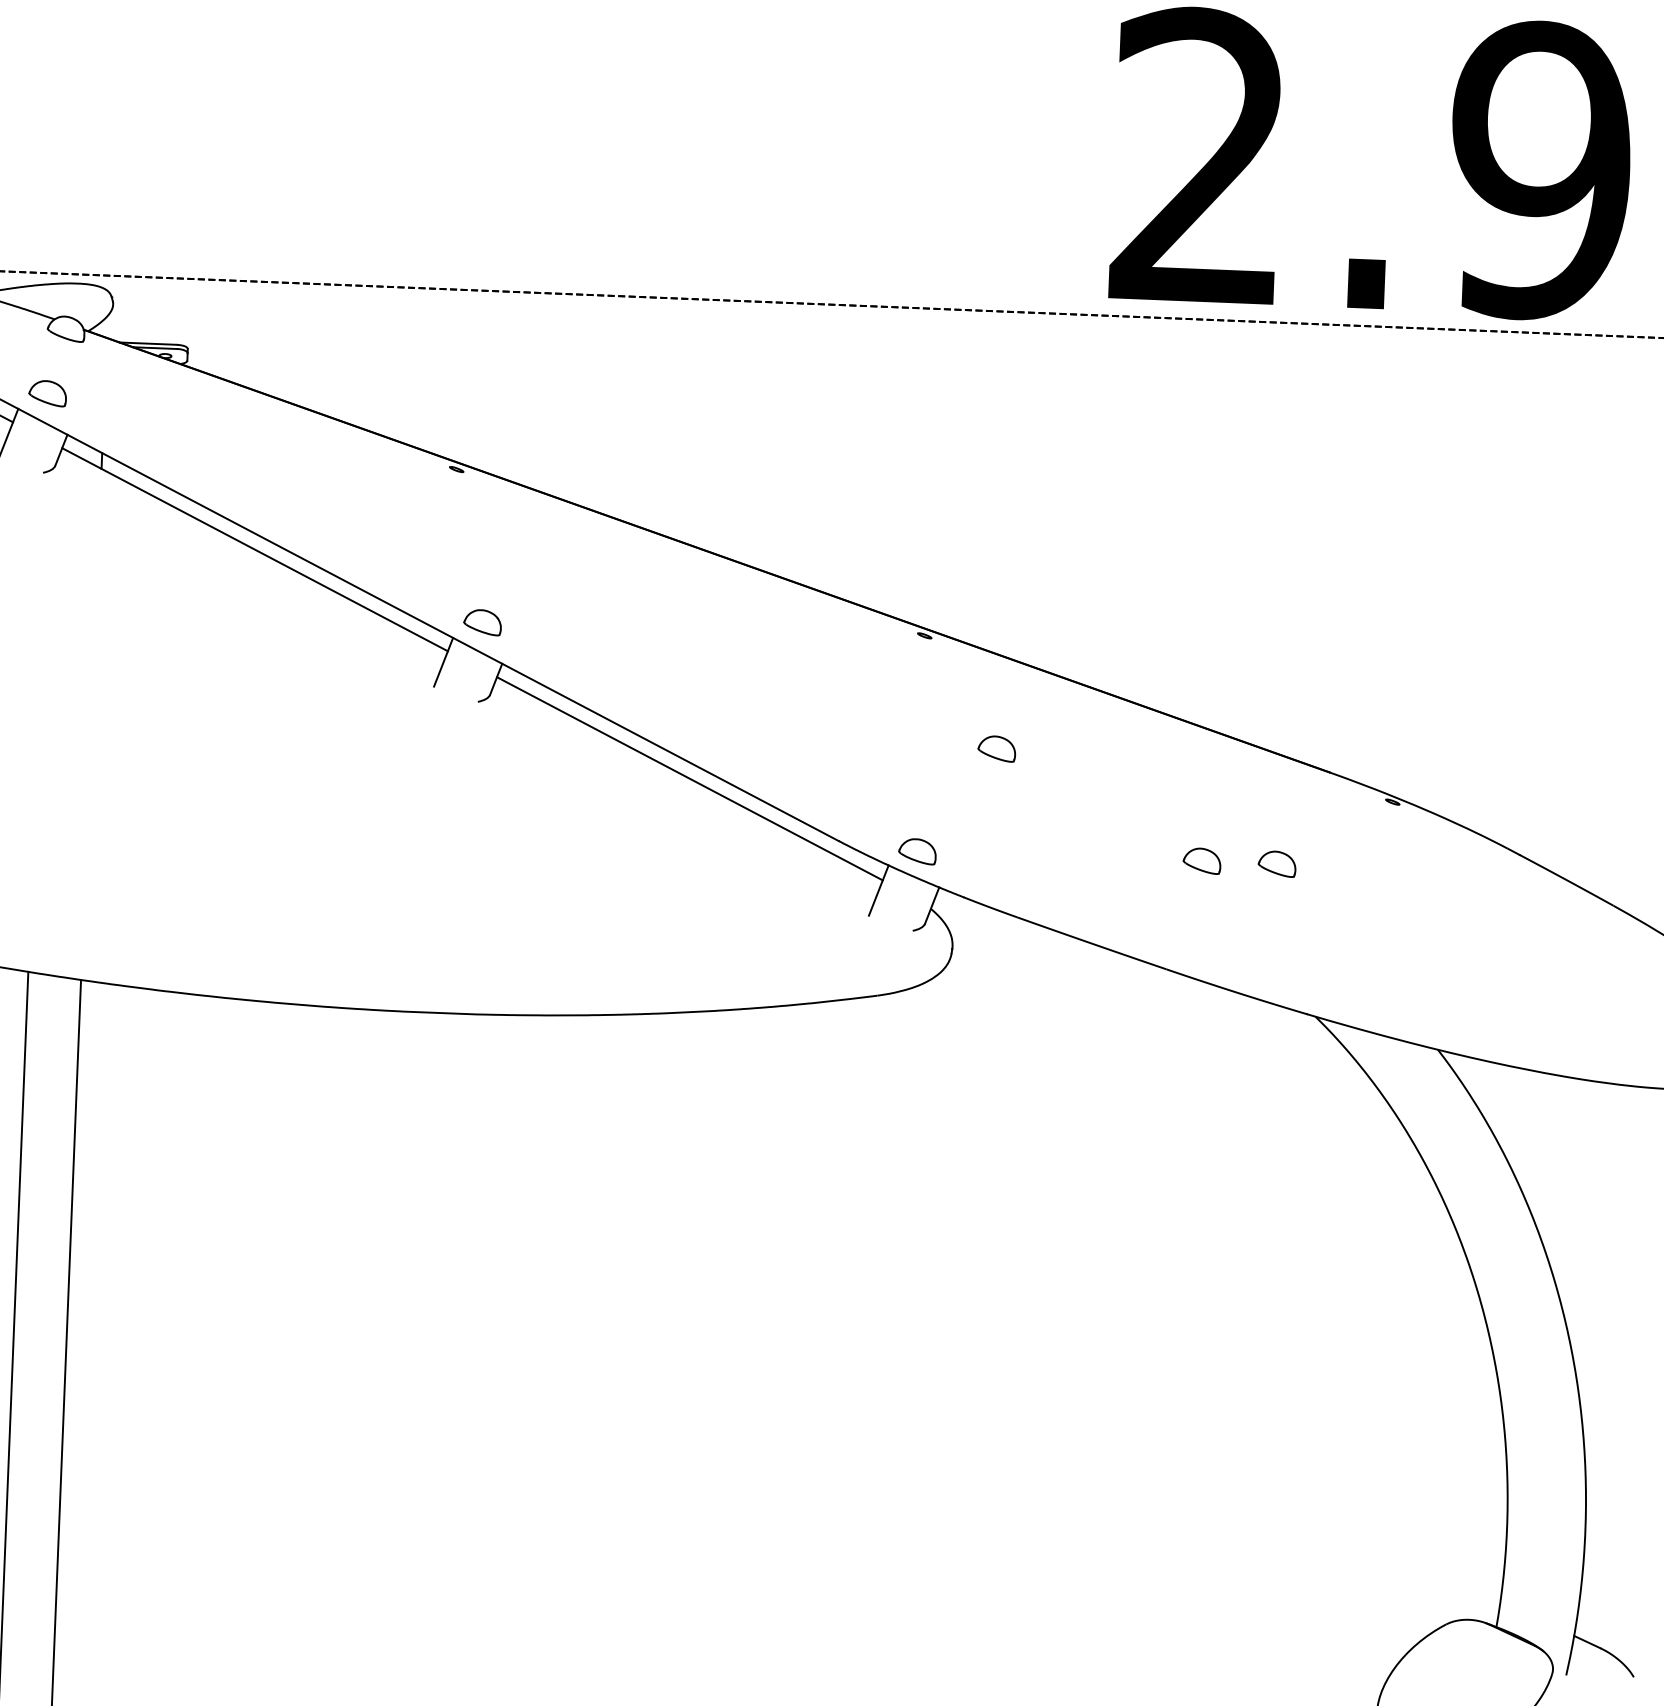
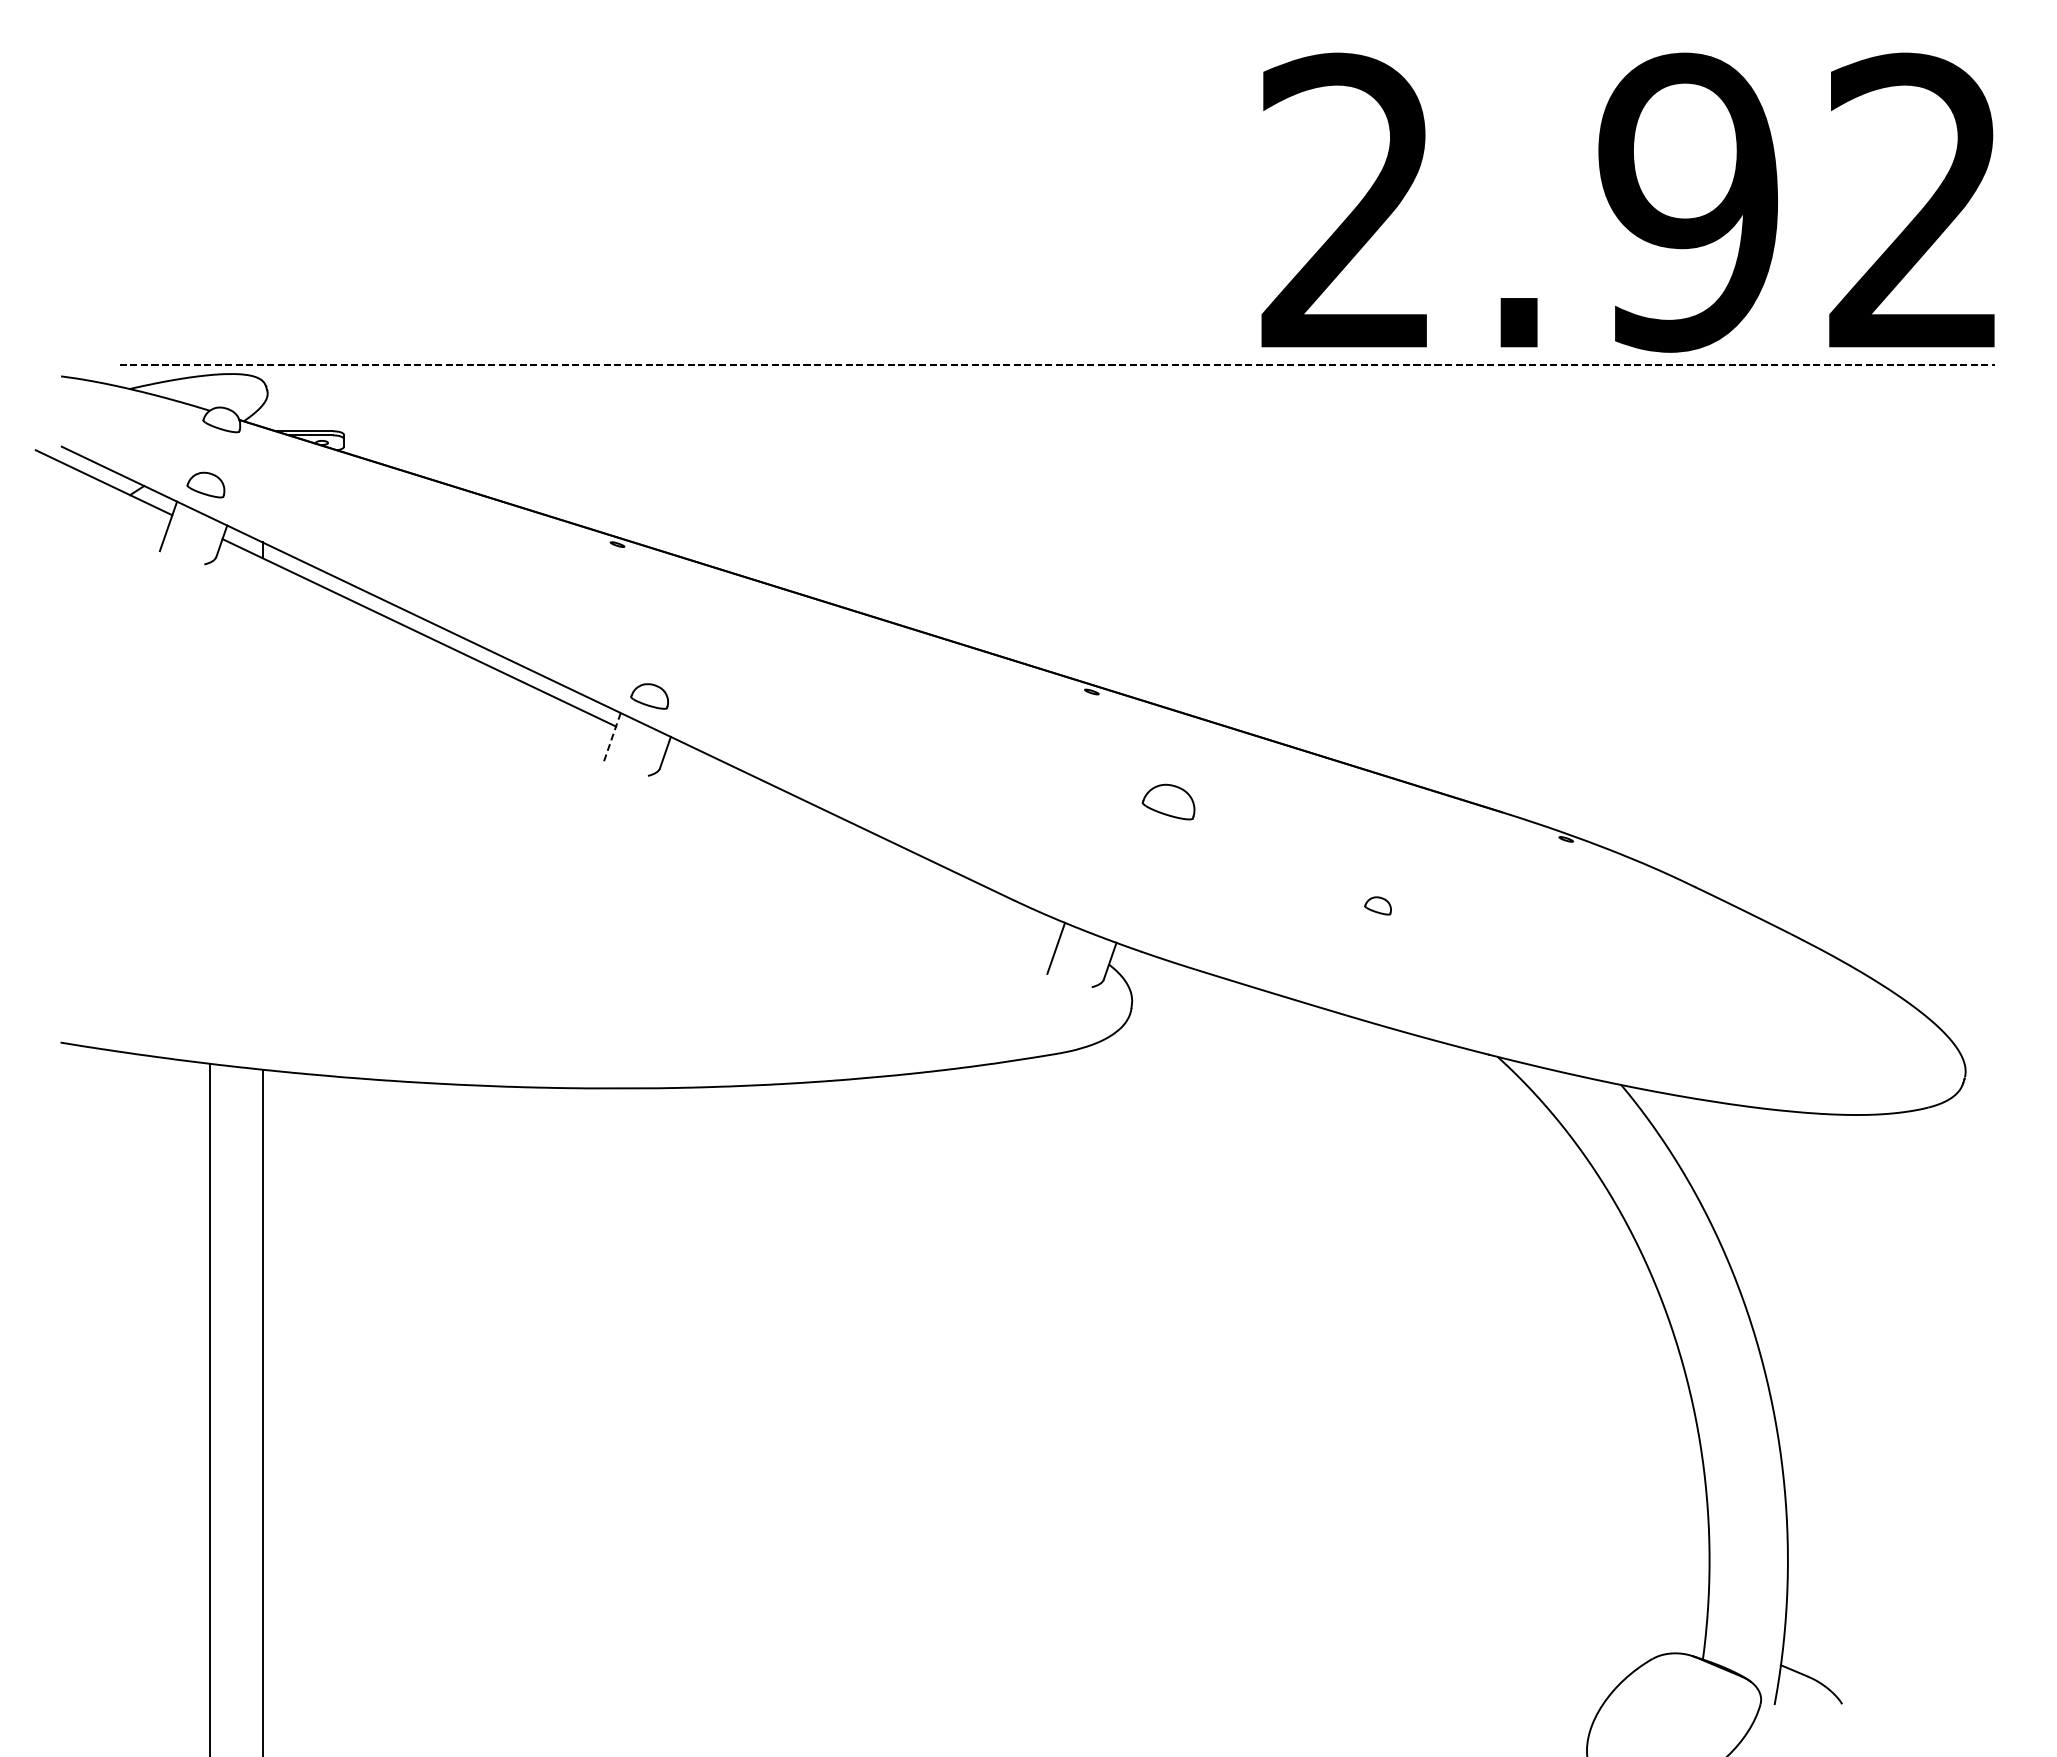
line: (443, 663) -> (612, 738), solid -> dashed
part: (996, 748) -> (1168, 801), size x1.4
line: (689, 778) -> (862, 844), removed
part: (917, 851) -> (1093, 907), removed
part: (1201, 860) -> (1377, 905), size x0.7
part: (1276, 863) -> (1452, 905), removed

